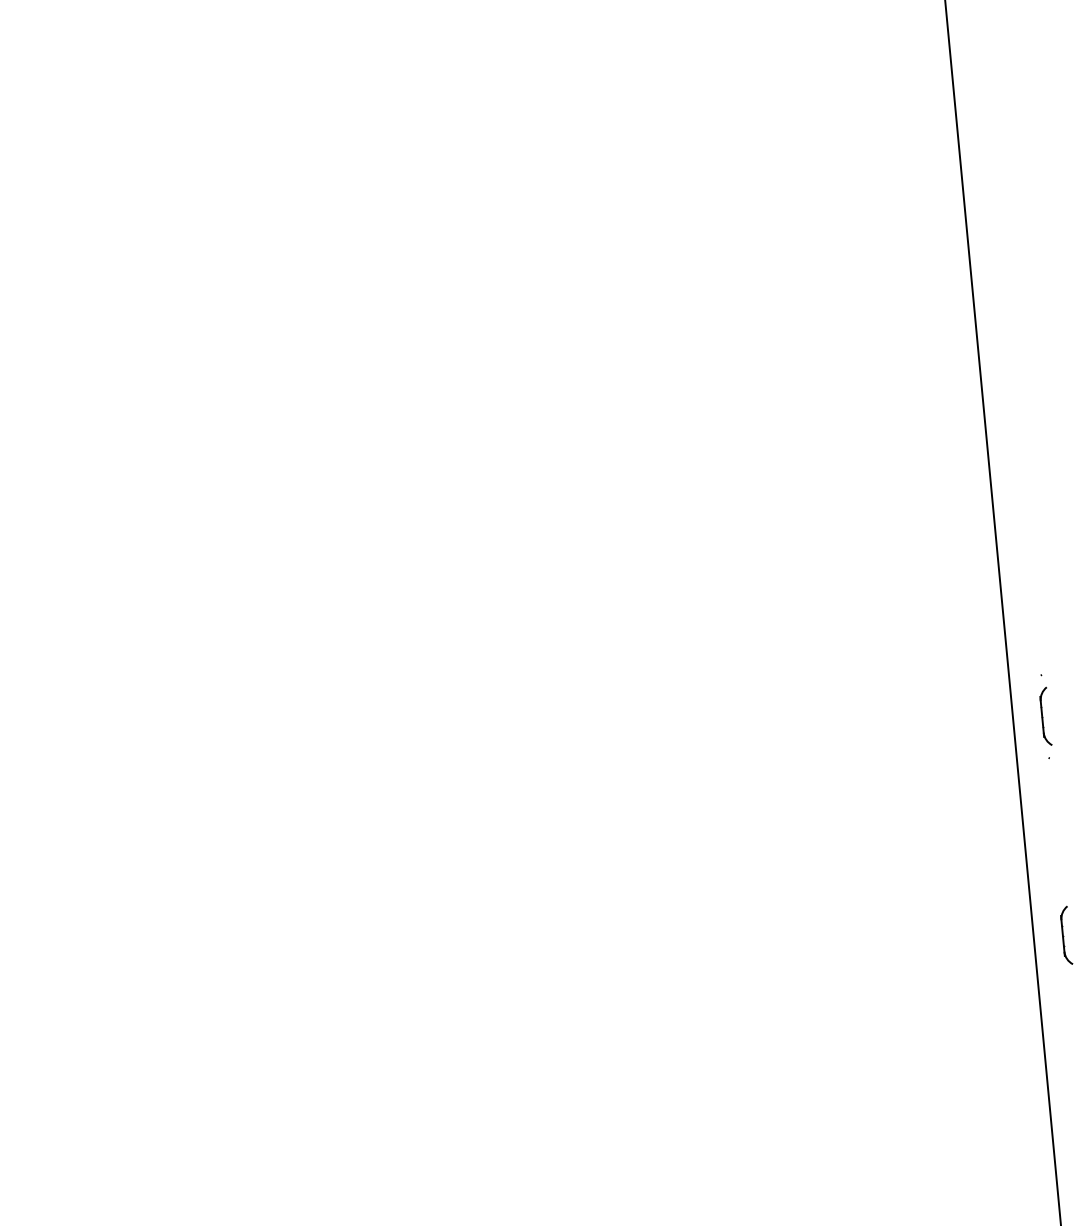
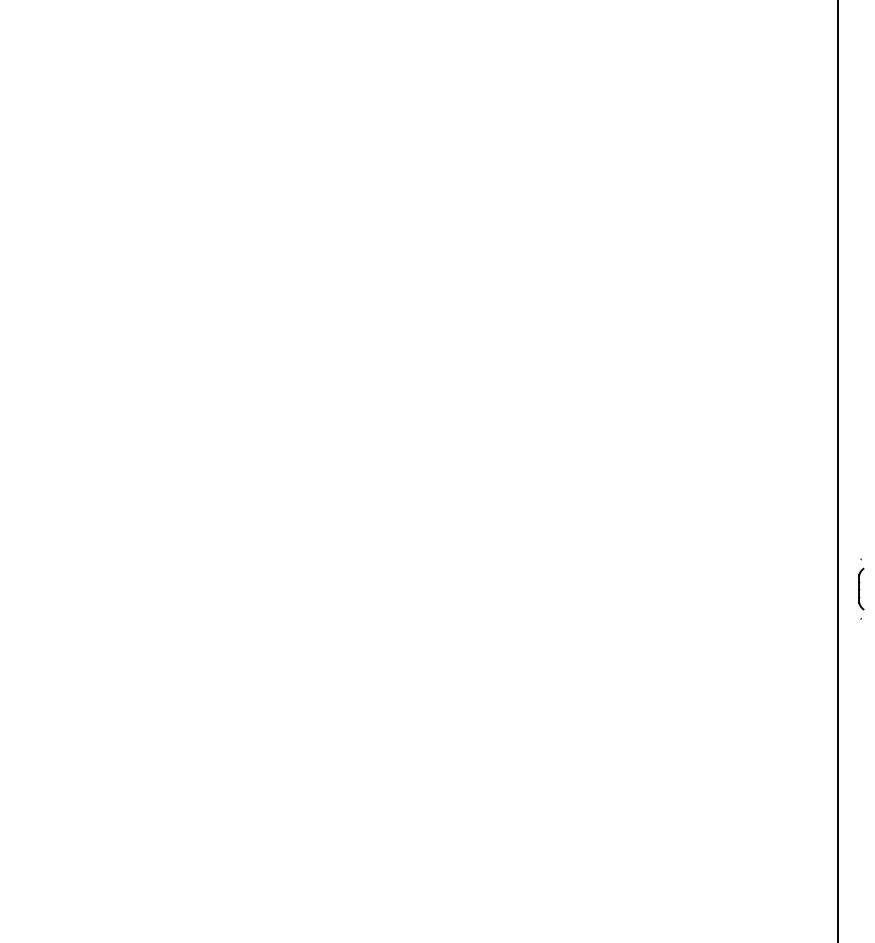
part: (1066, 934) -> (861, 745), removed

